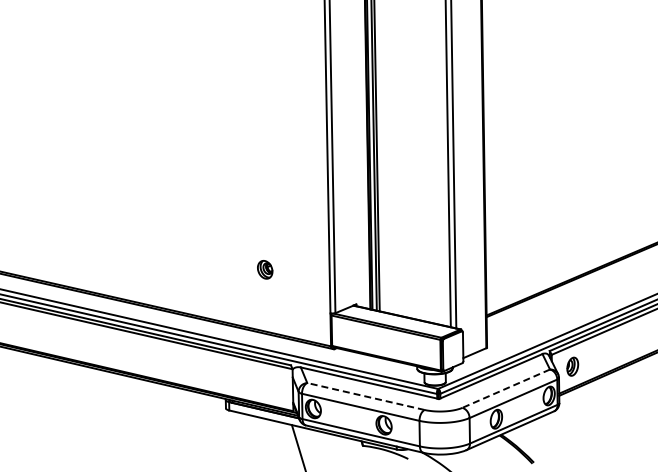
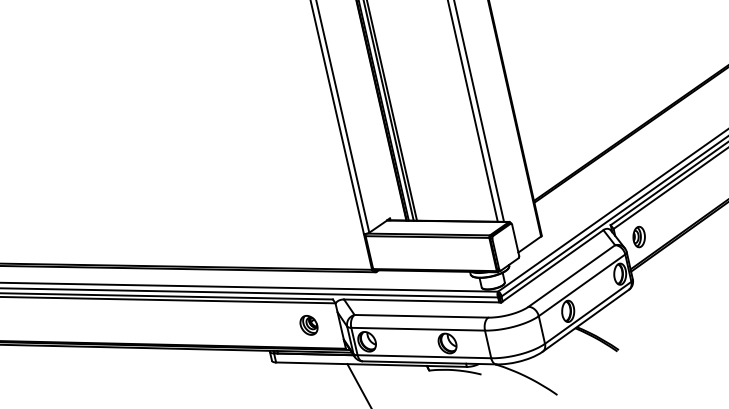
part: (265, 269) -> (309, 324), moved
line: (506, 388) -> (572, 275), dashed -> solid
line: (365, 396) -> (420, 316), dashed -> solid

